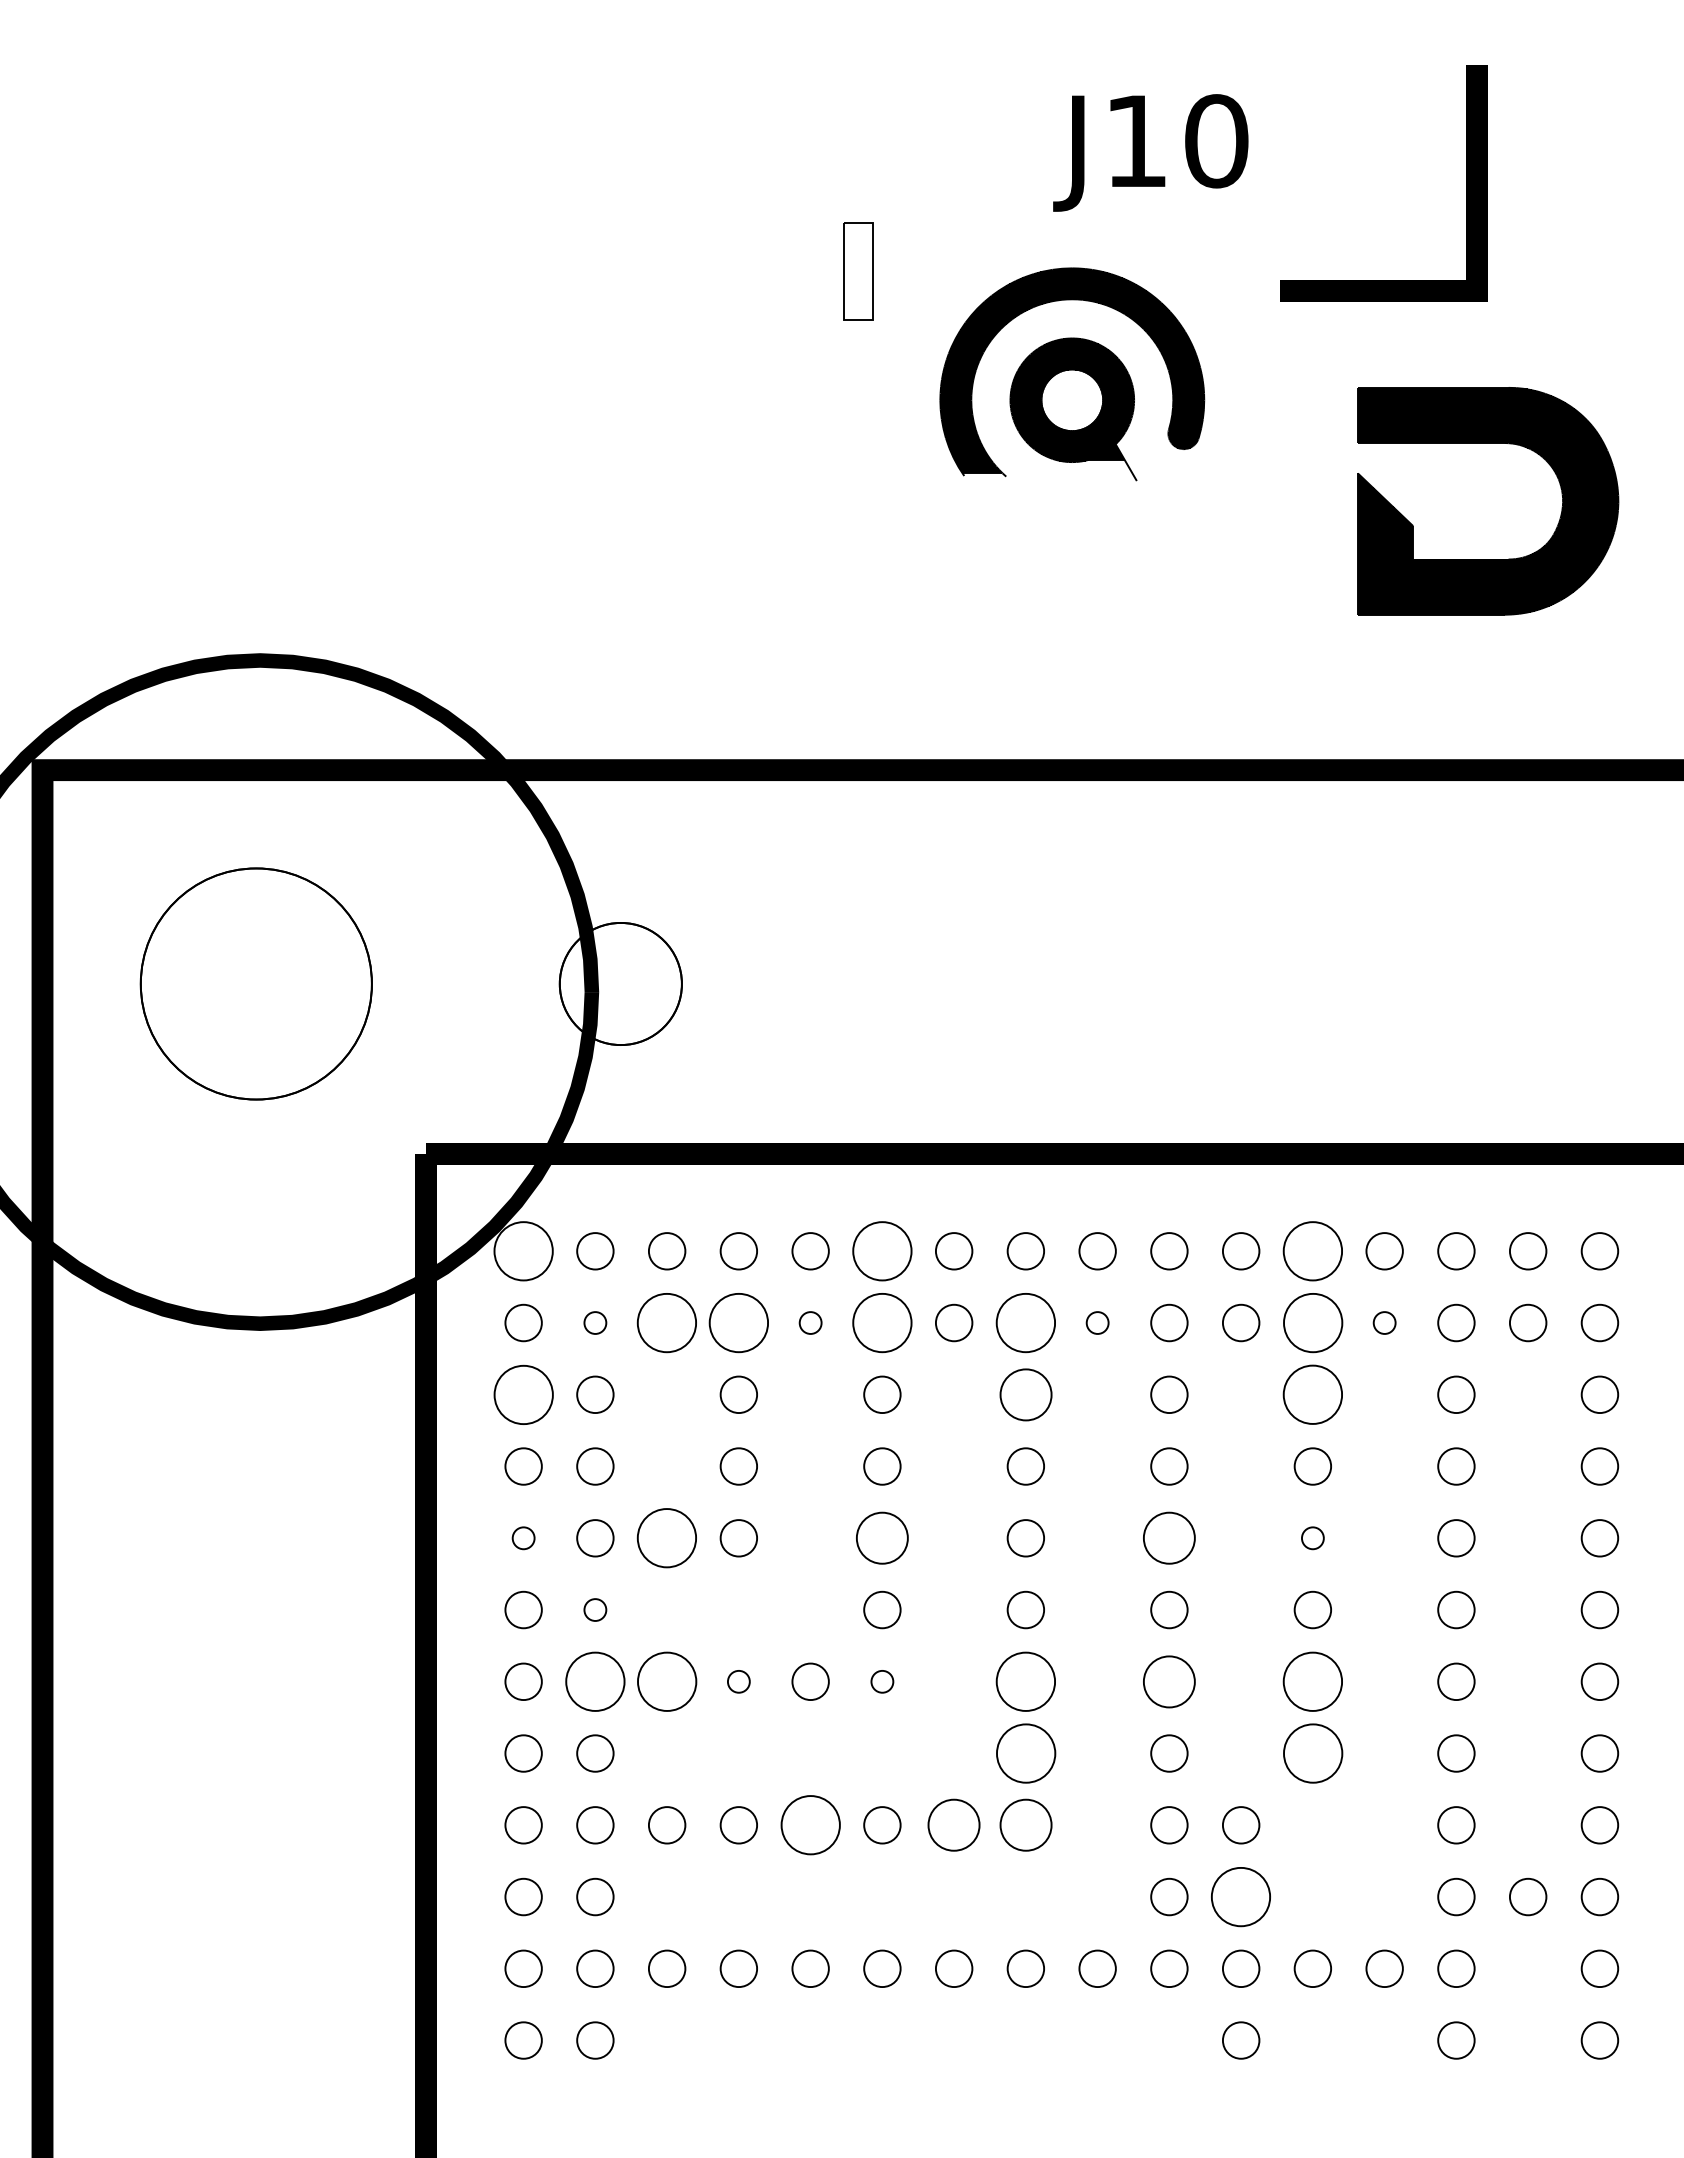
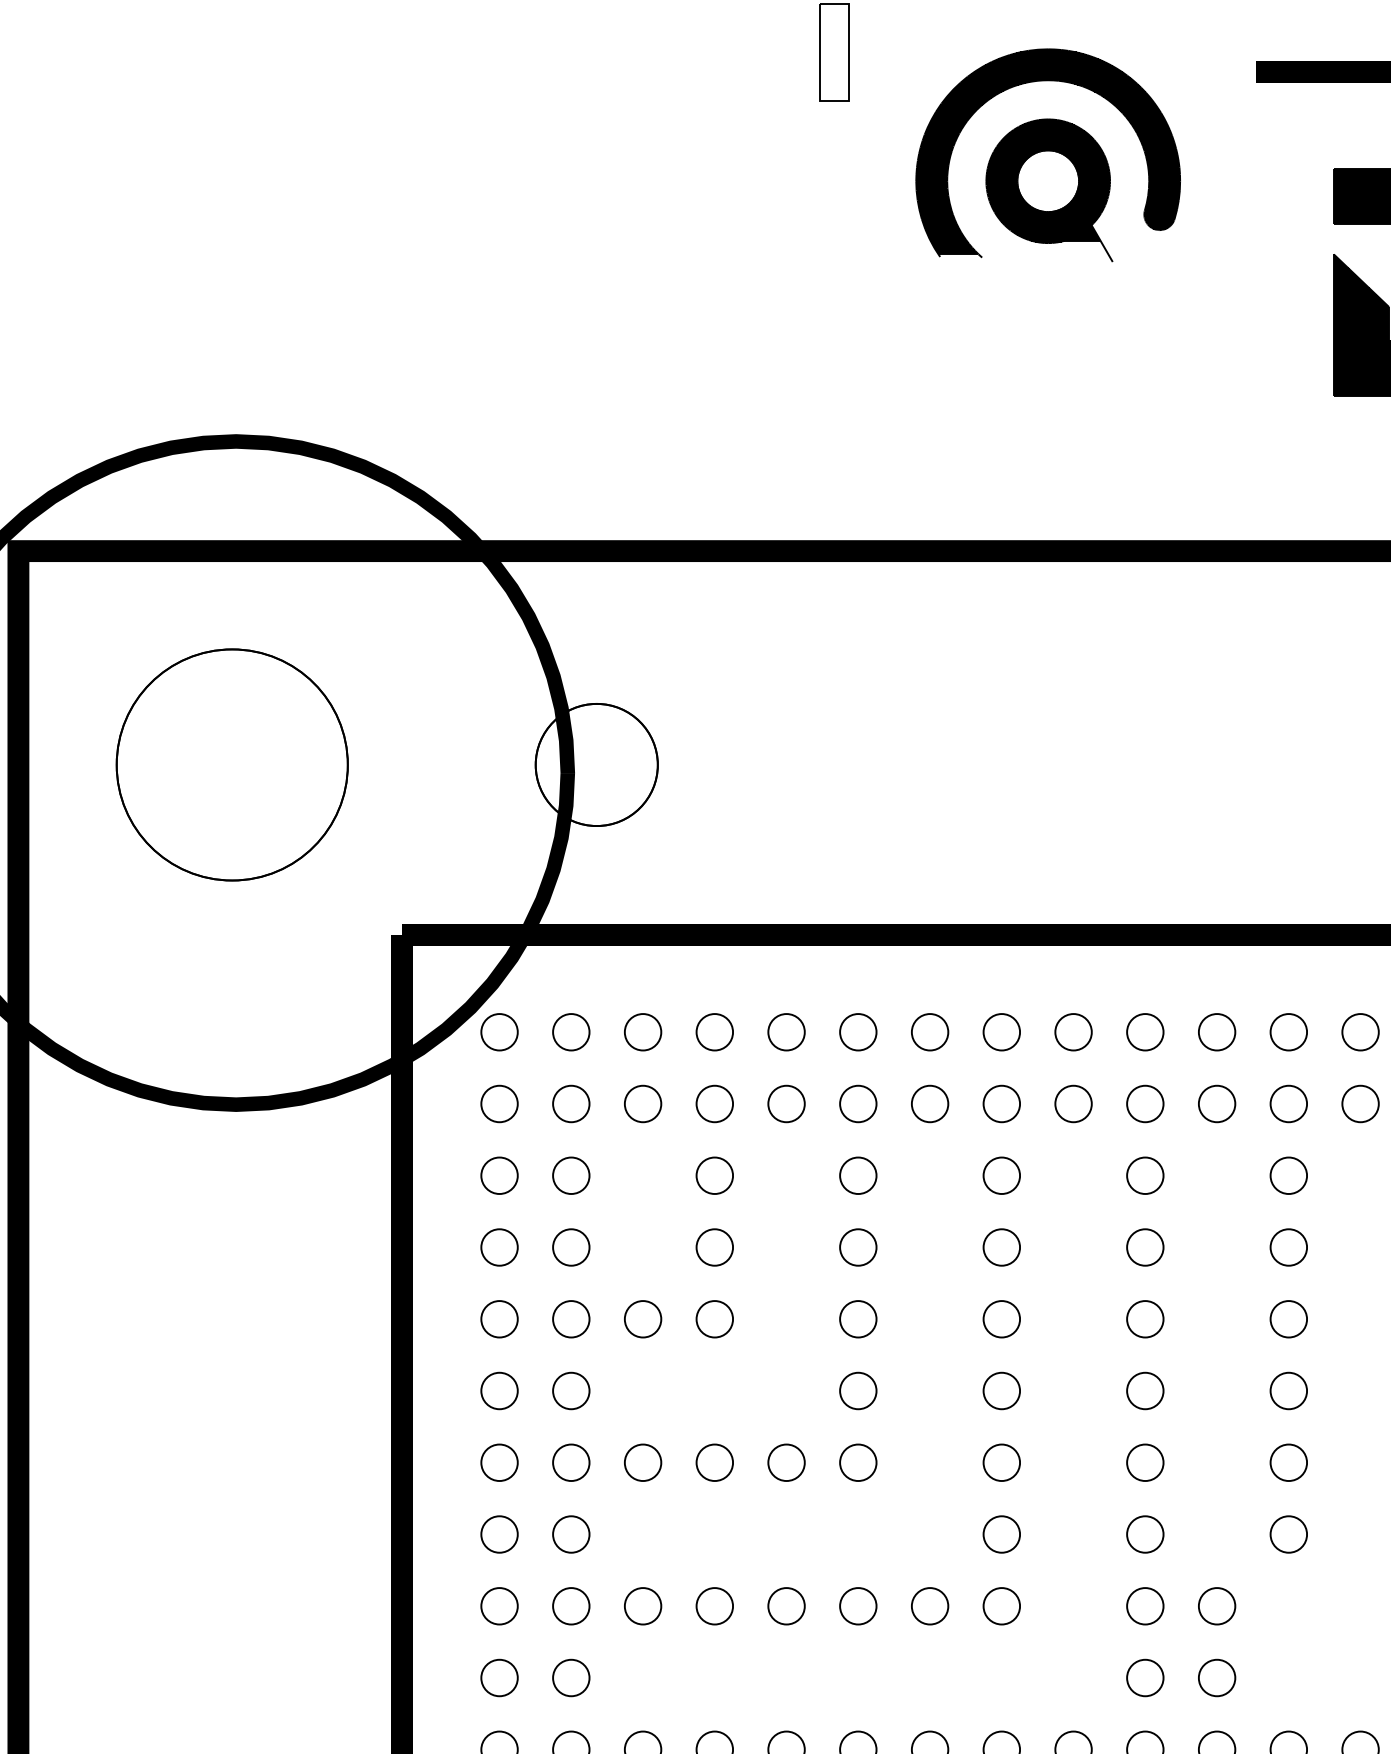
circle: (523, 1251) -> (499, 1032), size x0.62
circle: (882, 1251) -> (858, 1032), size x0.62
circle: (1312, 1251) -> (1288, 1032), size x0.62
circle: (595, 1322) -> (571, 1103), size x1.67
circle: (667, 1322) -> (643, 1103), size x0.62
circle: (738, 1322) -> (714, 1103), size x0.62
circle: (810, 1322) -> (786, 1103), size x1.67
circle: (882, 1322) -> (858, 1103), size x0.62
circle: (1025, 1322) -> (1001, 1103), size x0.62
circle: (1097, 1322) -> (1073, 1103), size x1.67
circle: (1312, 1322) -> (1288, 1103), size x0.62
circle: (1384, 1322) -> (1360, 1103), size x1.67
circle: (523, 1394) -> (499, 1175), size x0.62
circle: (1025, 1394) -> (1001, 1175), size x0.71
circle: (1312, 1394) -> (1288, 1175), size x0.62
circle: (523, 1538) -> (499, 1319), size x1.67
circle: (667, 1538) -> (643, 1319), size x0.62
circle: (882, 1538) -> (858, 1319), size x0.71
circle: (1169, 1538) -> (1145, 1319), size x0.71
circle: (1312, 1538) -> (1288, 1319), size x1.67
circle: (595, 1609) -> (571, 1390), size x1.67
circle: (595, 1681) -> (571, 1462), size x0.62
circle: (666, 1681) -> (642, 1462), size x0.62
circle: (738, 1681) -> (714, 1462), size x1.67
circle: (882, 1681) -> (858, 1462), size x1.67
circle: (1025, 1681) -> (1001, 1462), size x0.62
circle: (1169, 1681) -> (1145, 1462), size x0.71
circle: (1312, 1681) -> (1288, 1462), size x0.62
circle: (1025, 1753) -> (1001, 1534), size x0.62
circle: (1312, 1753) -> (1288, 1534), size x0.62
circle: (810, 1825) -> (786, 1606), size x0.62
circle: (954, 1825) -> (930, 1606), size x0.71
circle: (1025, 1825) -> (1001, 1606), size x0.71
circle: (1241, 1896) -> (1217, 1677), size x0.62

